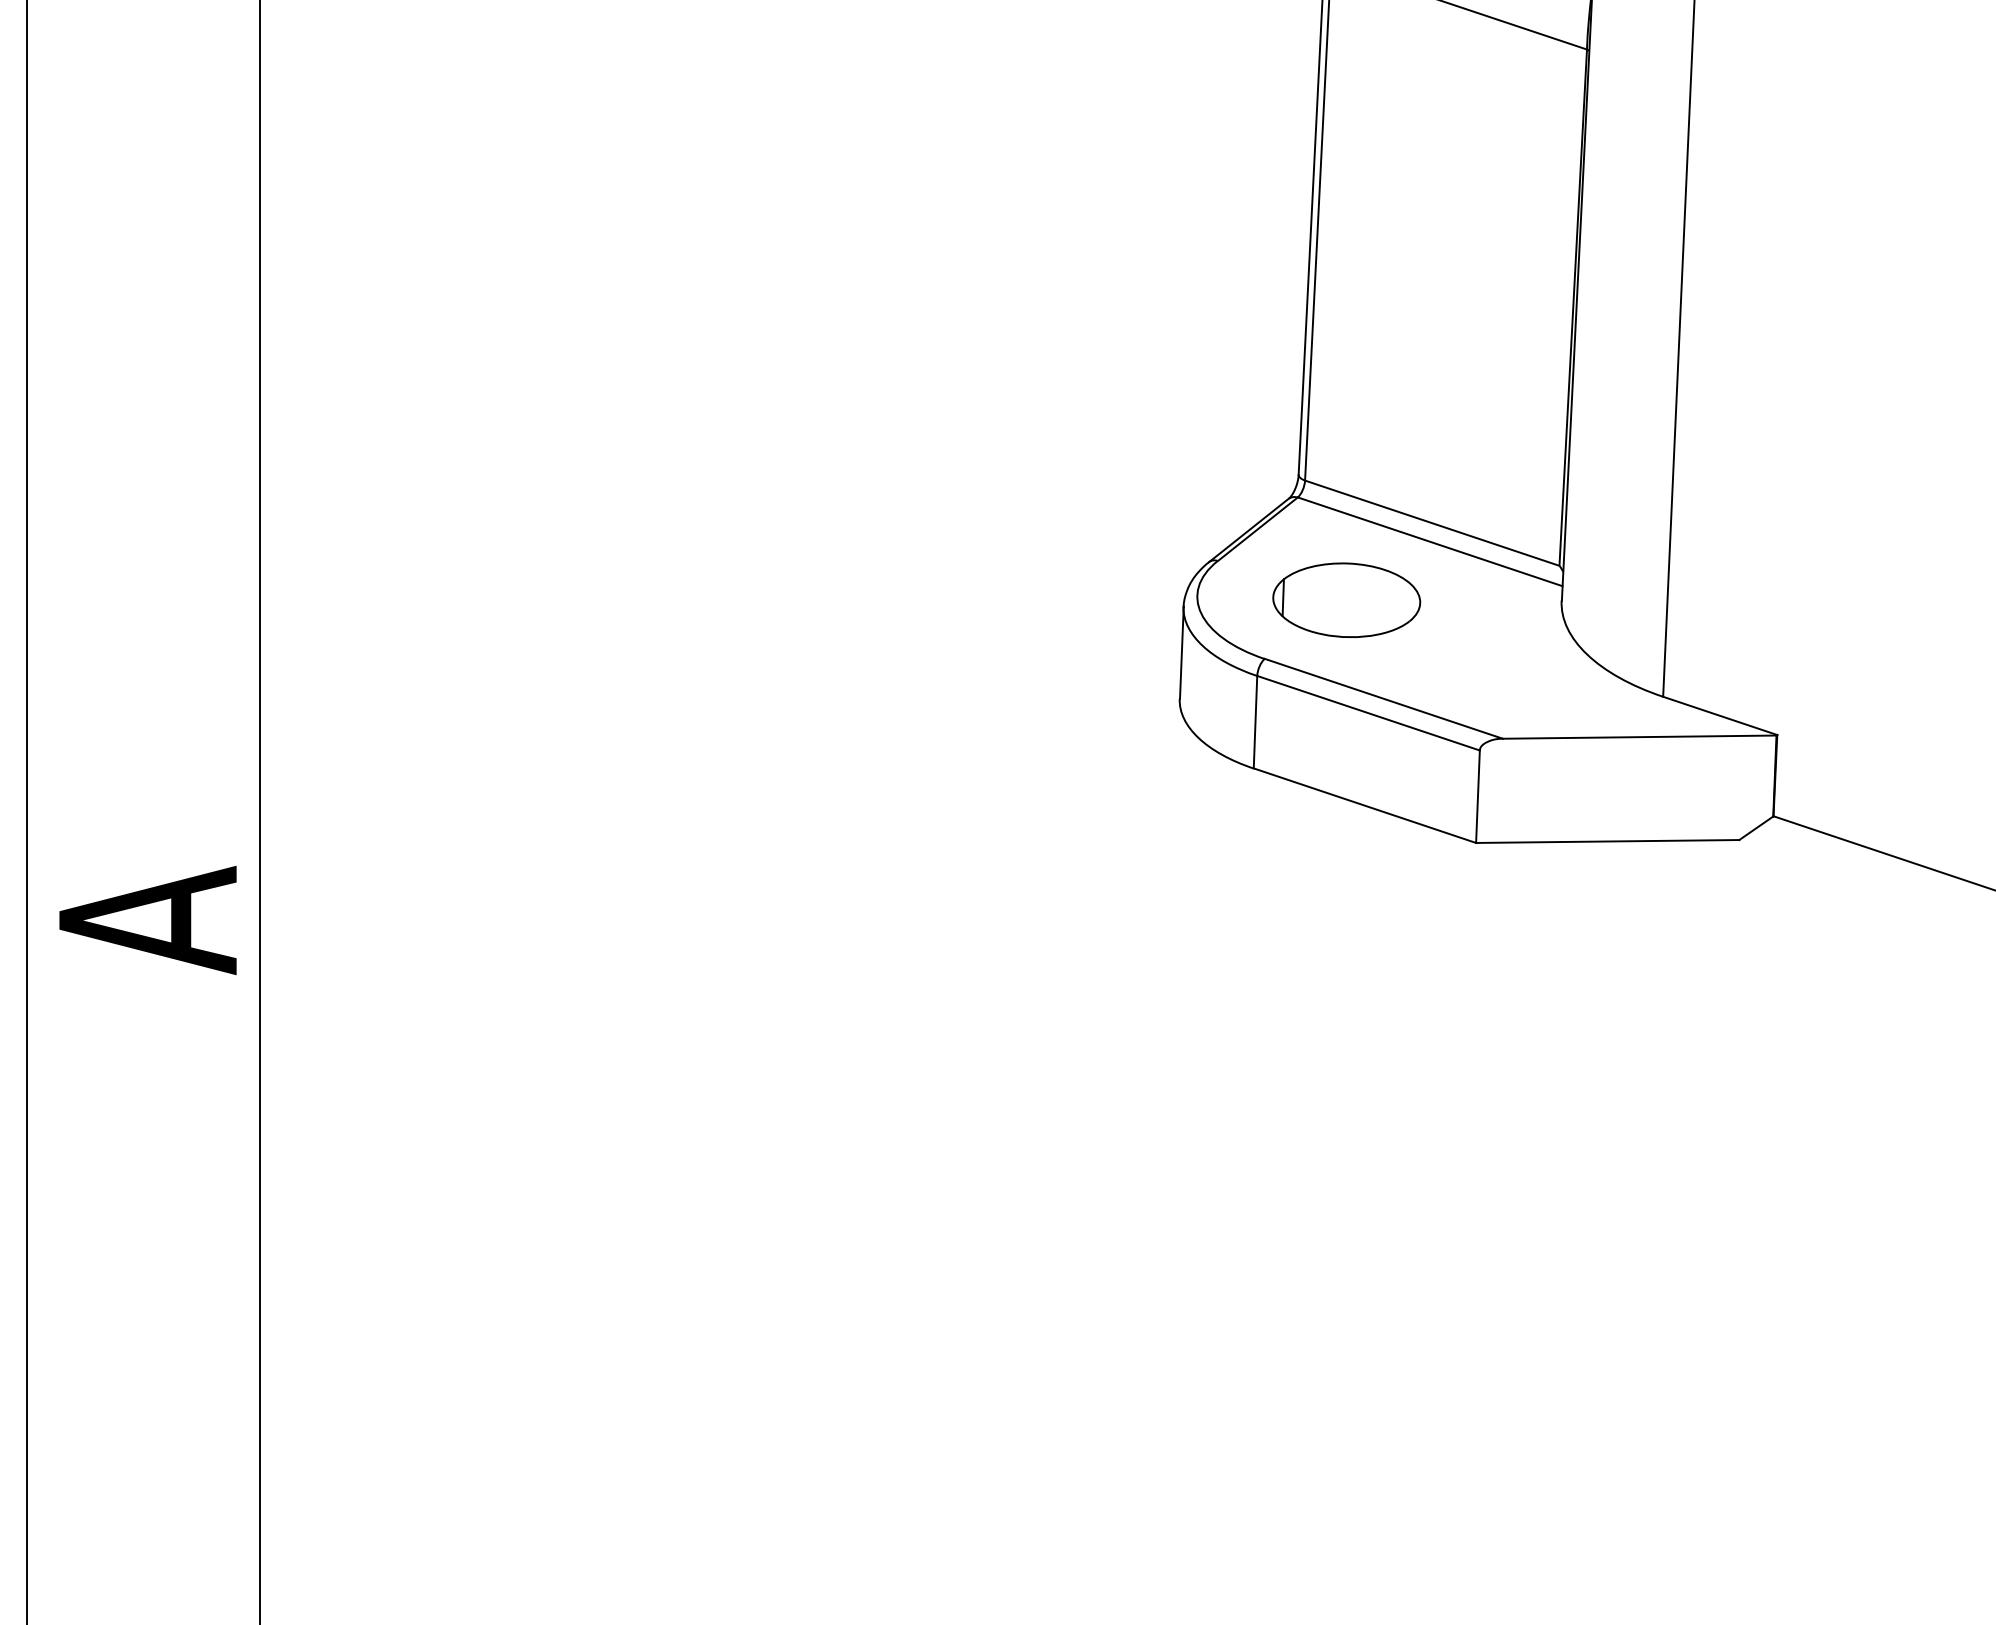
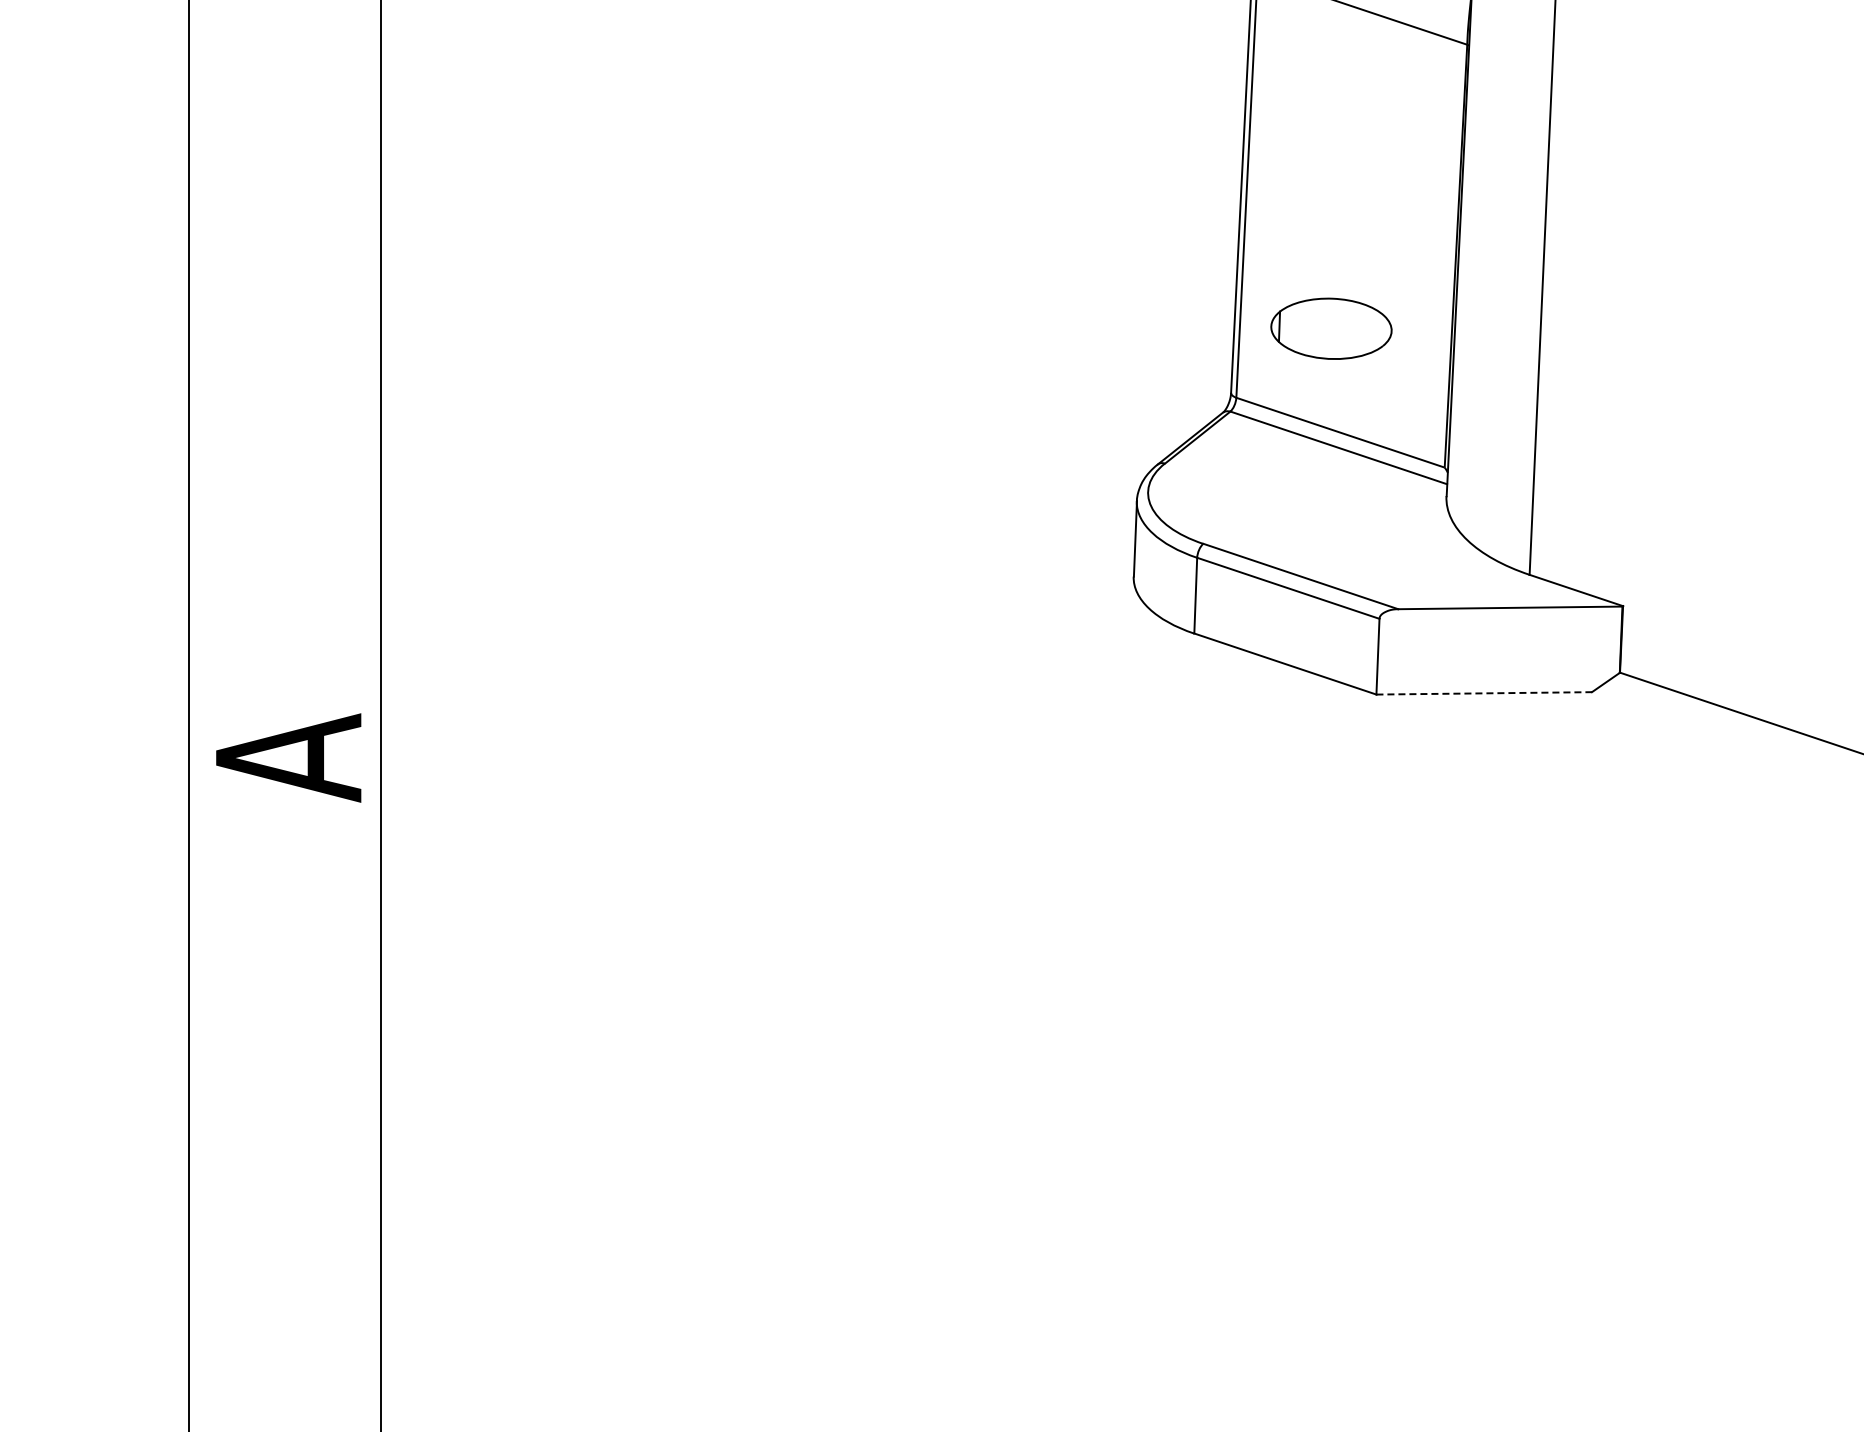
part: (1346, 599) -> (1331, 328), moved
line: (1608, 841) -> (1484, 693), solid -> dashed

